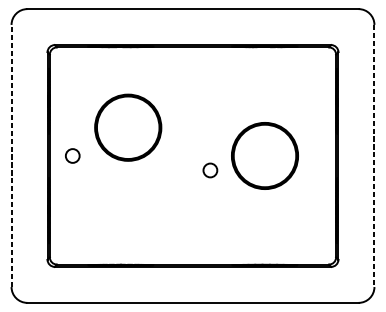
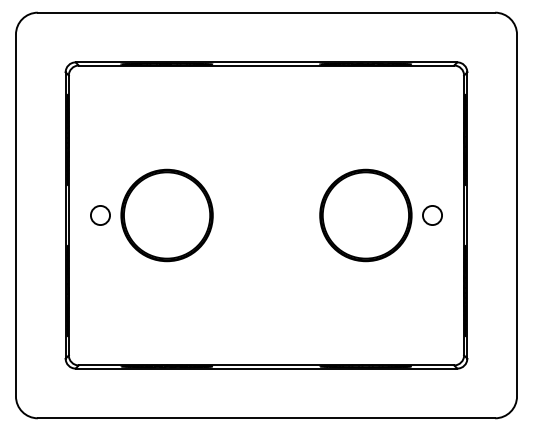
part: (127, 127) -> (166, 215), moved
line: (11, 156) -> (15, 215), dashed -> solid
line: (374, 156) -> (517, 215), dashed -> solid
circle: (210, 170) -> (432, 215), moved

